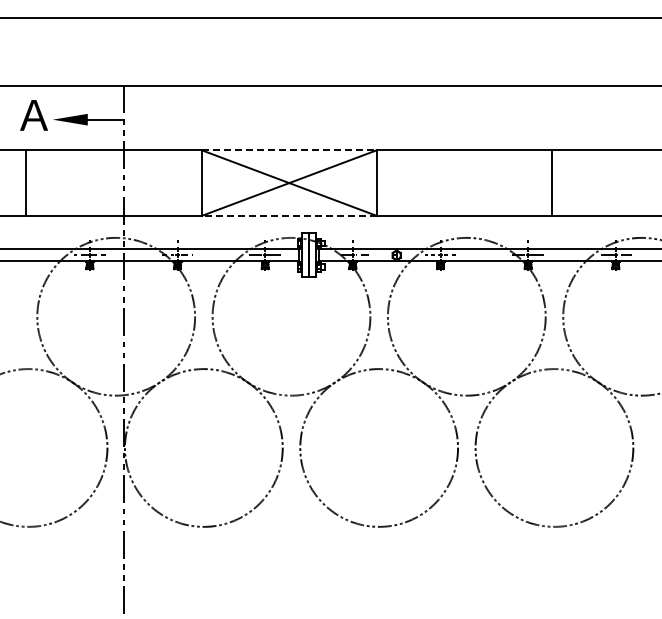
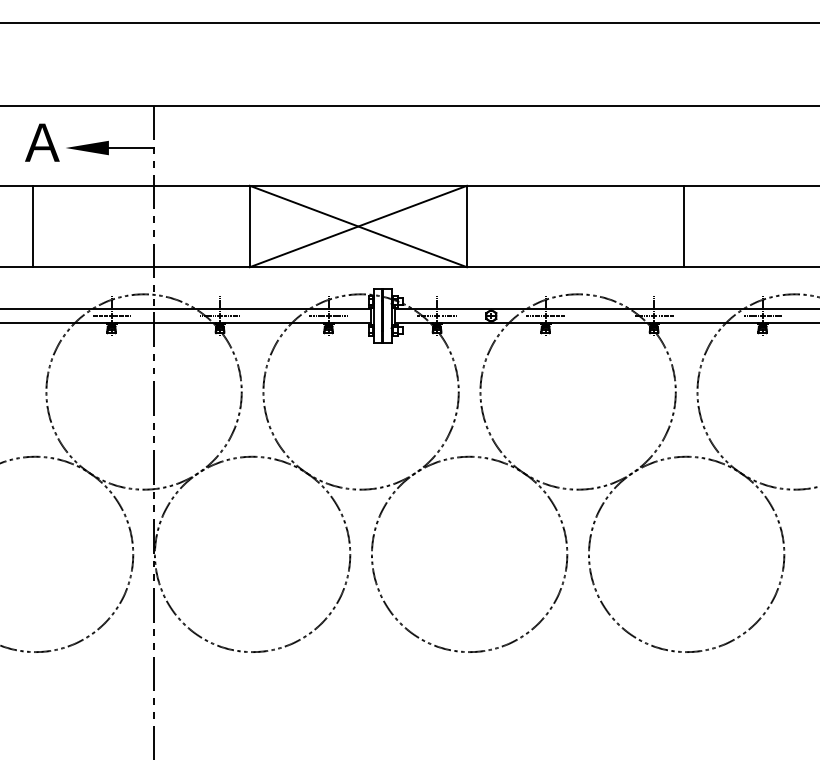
line: (289, 150) -> (358, 186), dashed -> solid
line: (289, 215) -> (358, 266), dashed -> solid

